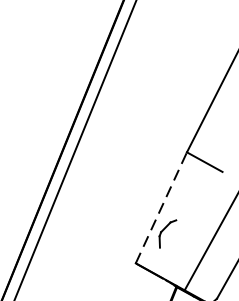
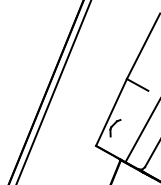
line: (161, 207) -> (111, 112), dashed -> solid

